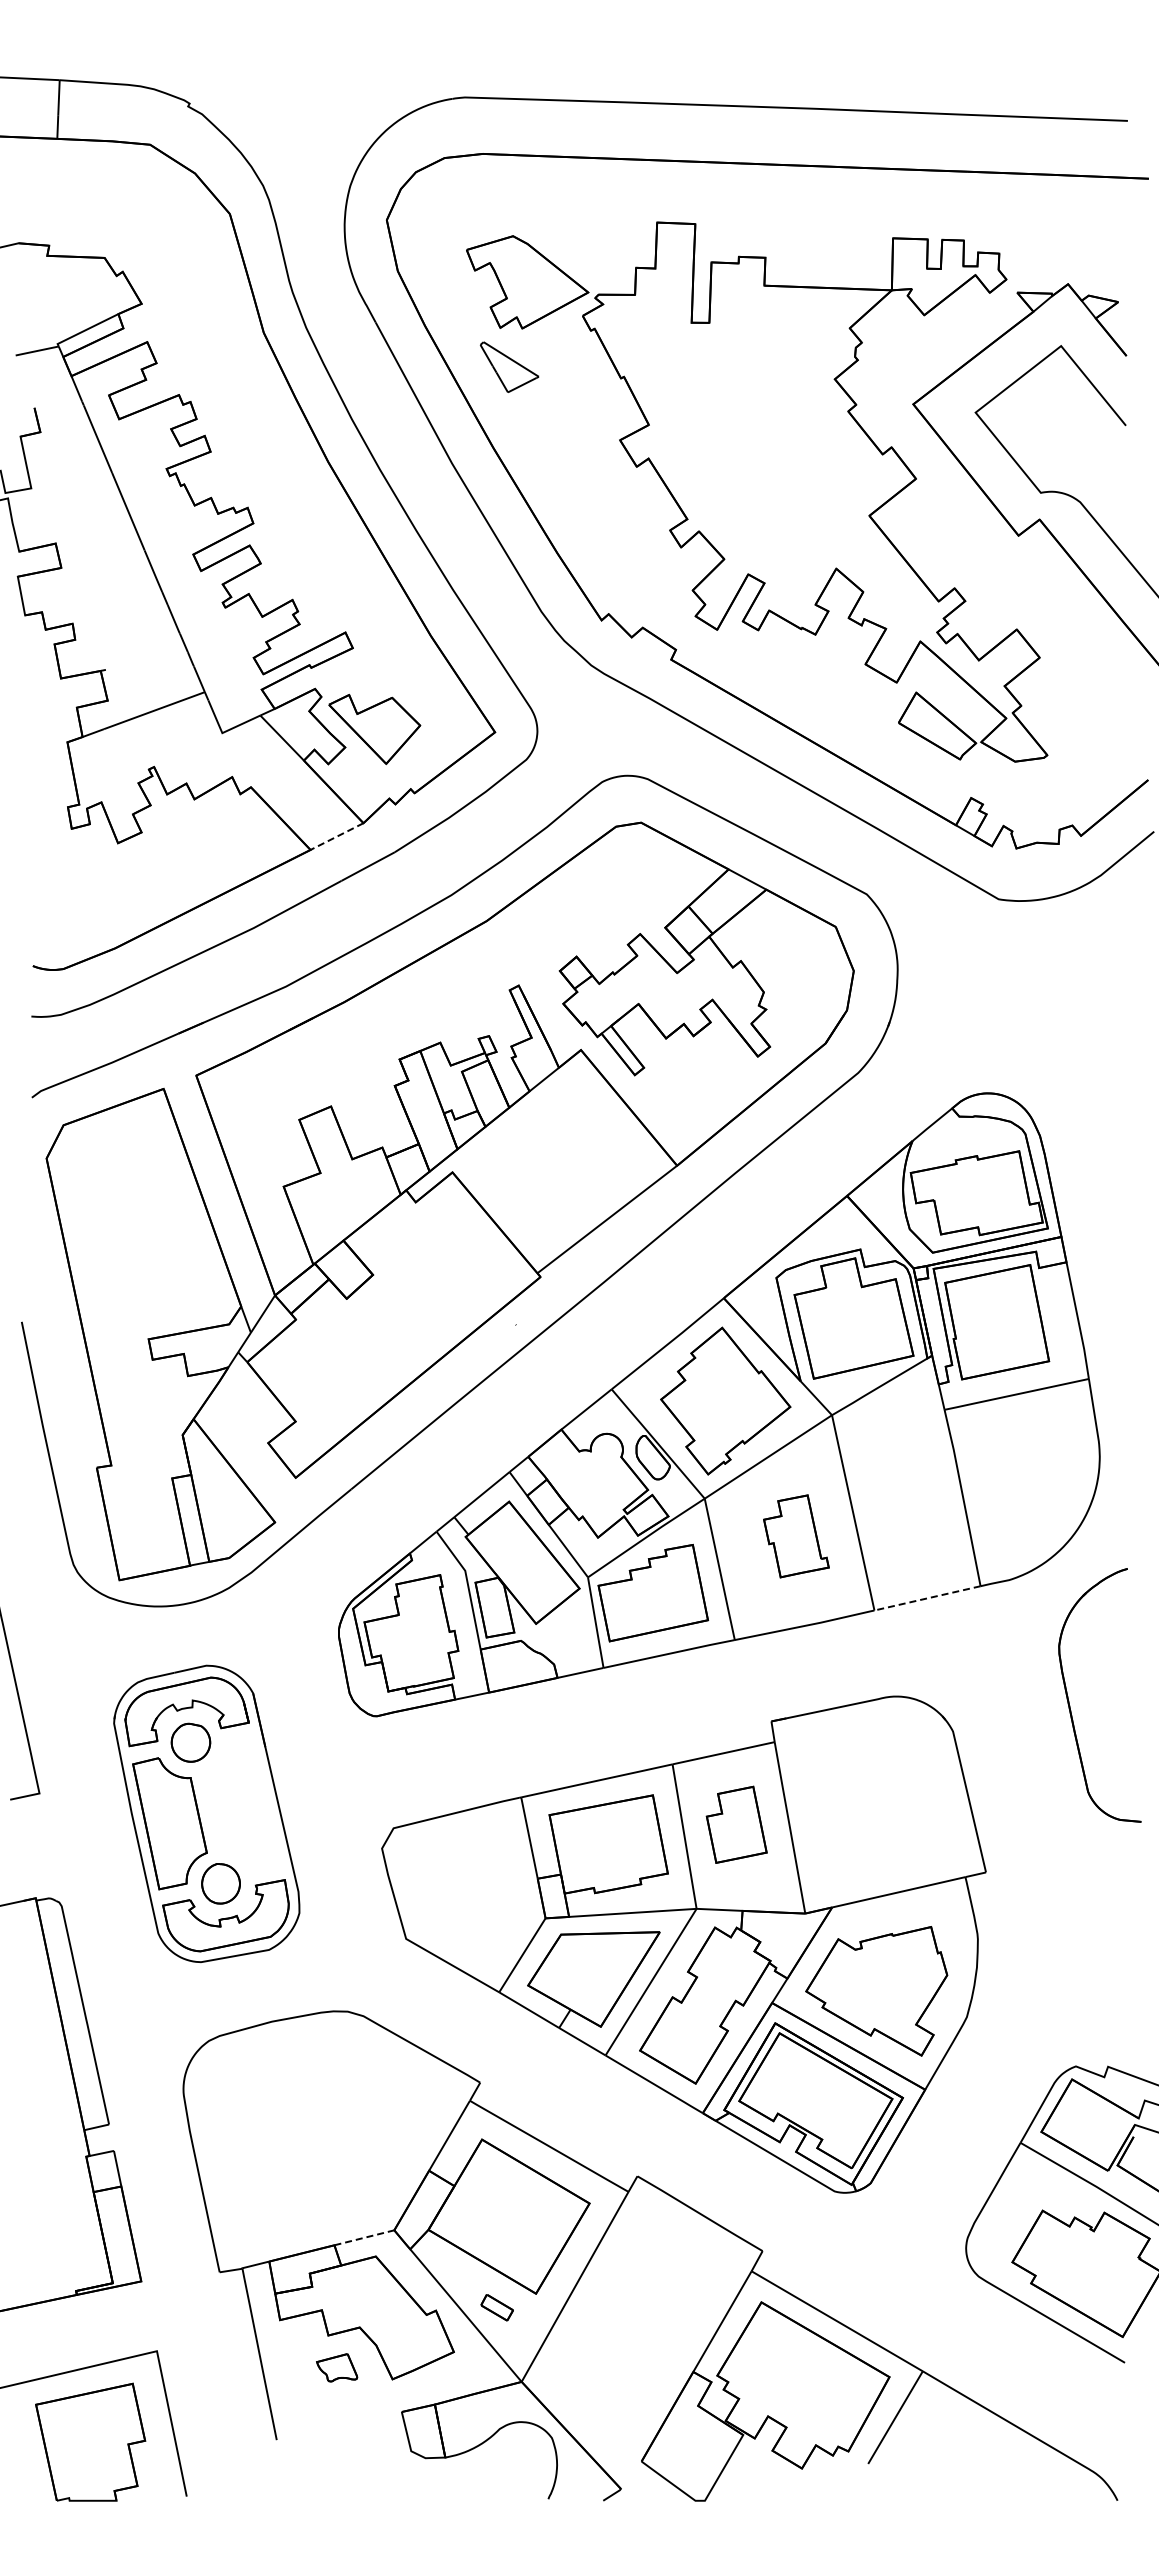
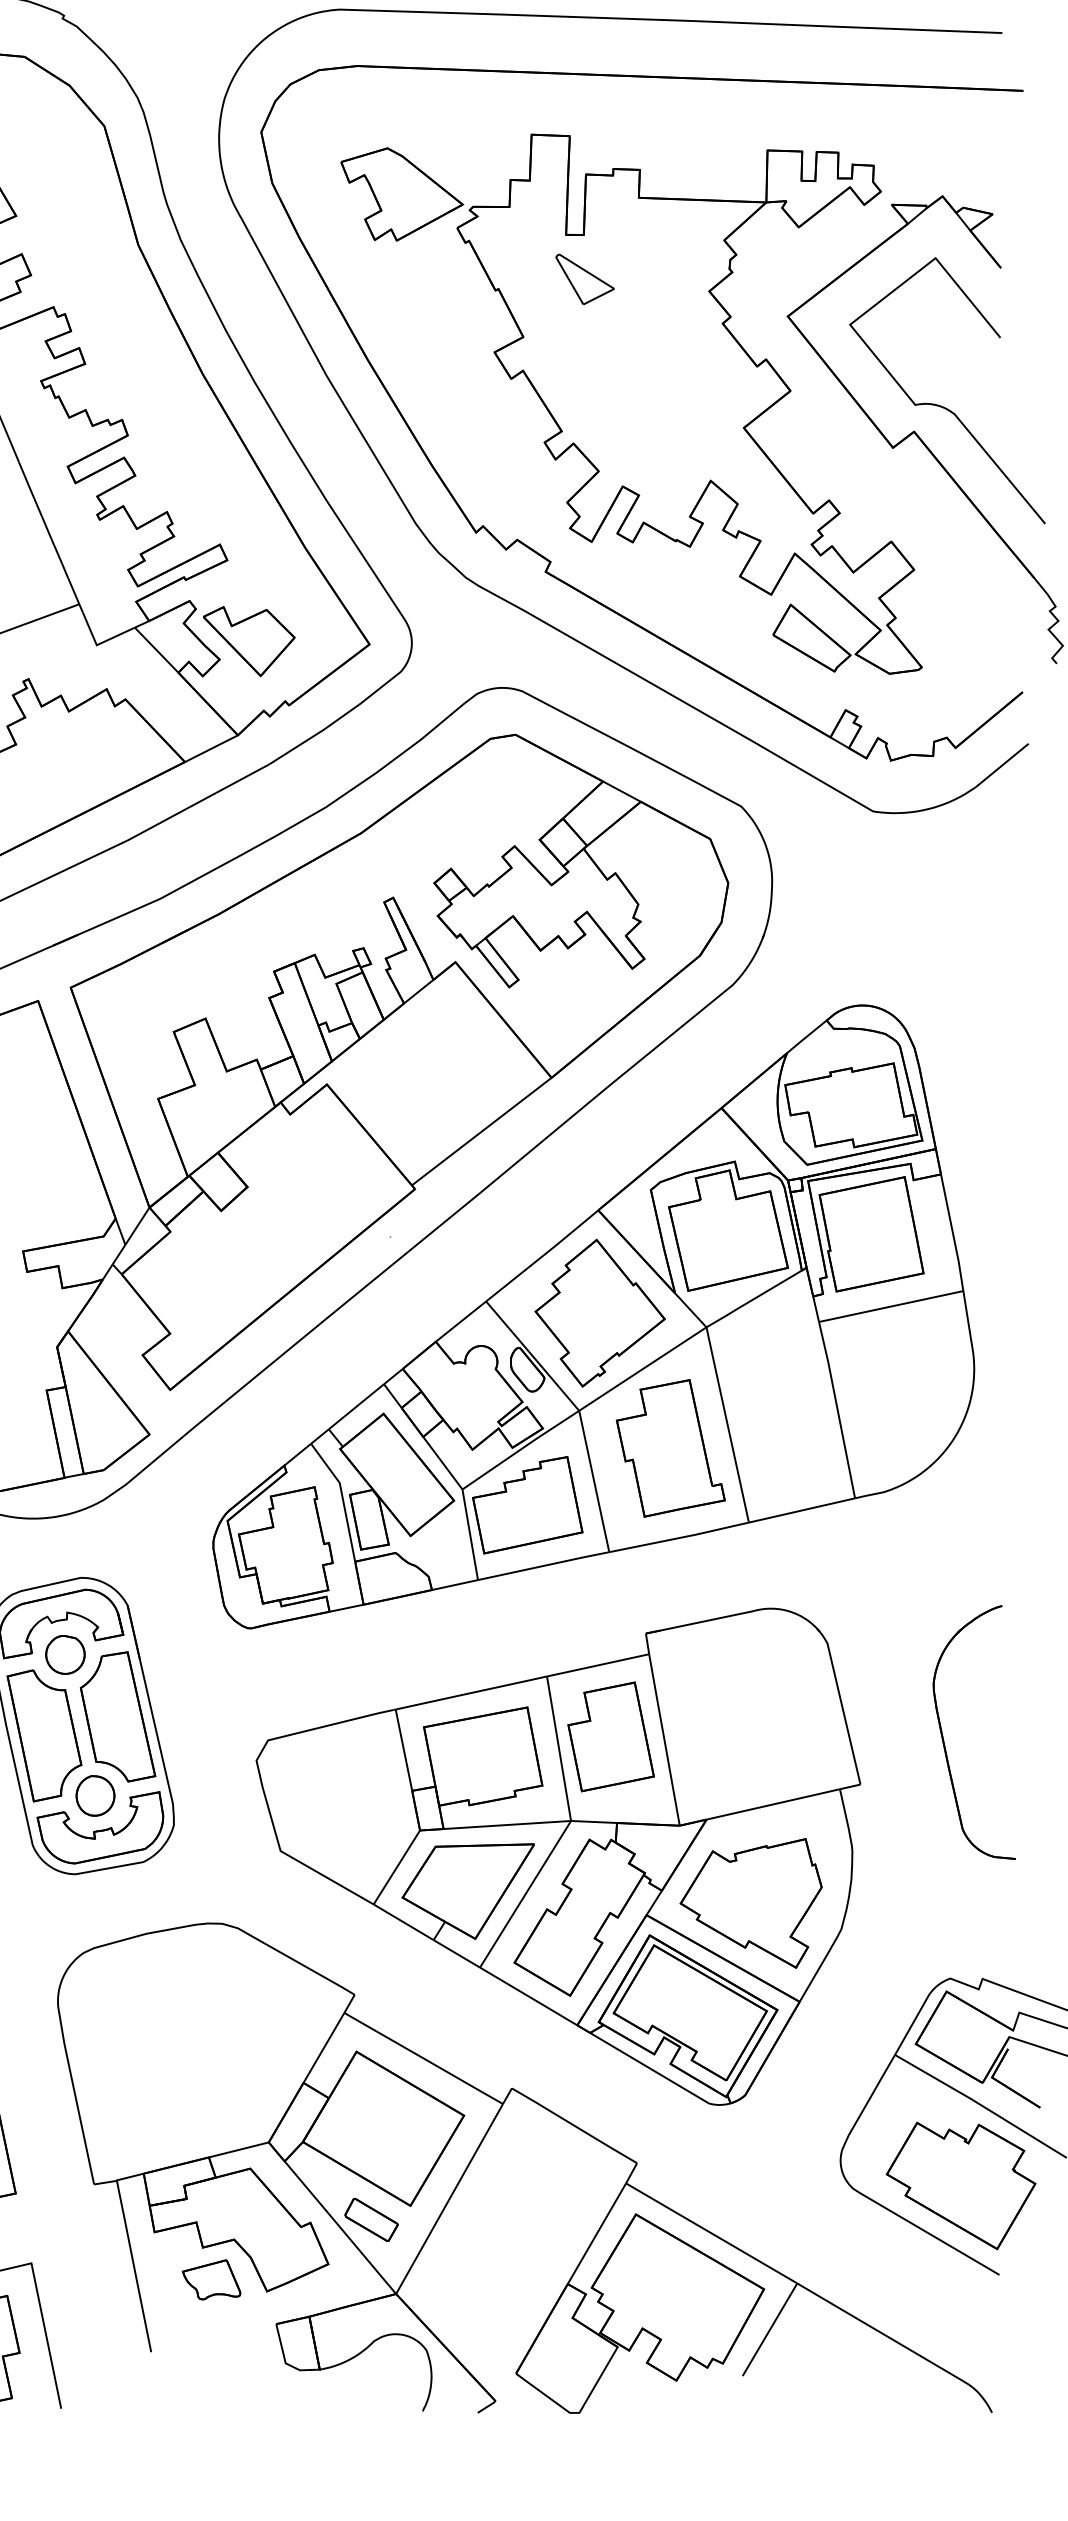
part: (509, 366) -> (584, 278), moved
line: (337, 836) -> (211, 748), dashed -> solid
part: (796, 1536) -> (670, 1448), size x1.67
line: (927, 1598) -> (801, 1510), dashed -> solid
part: (1069, 1700) -> (943, 1737), moved
part: (243, 1804) -> (117, 1716), added
part: (736, 1824) -> (610, 1736), size x1.43
line: (365, 2237) -> (239, 2149), dashed -> solid
part: (497, 2307) -> (371, 2219), size x1.67
part: (336, 2367) -> (210, 2279), size x1.43

